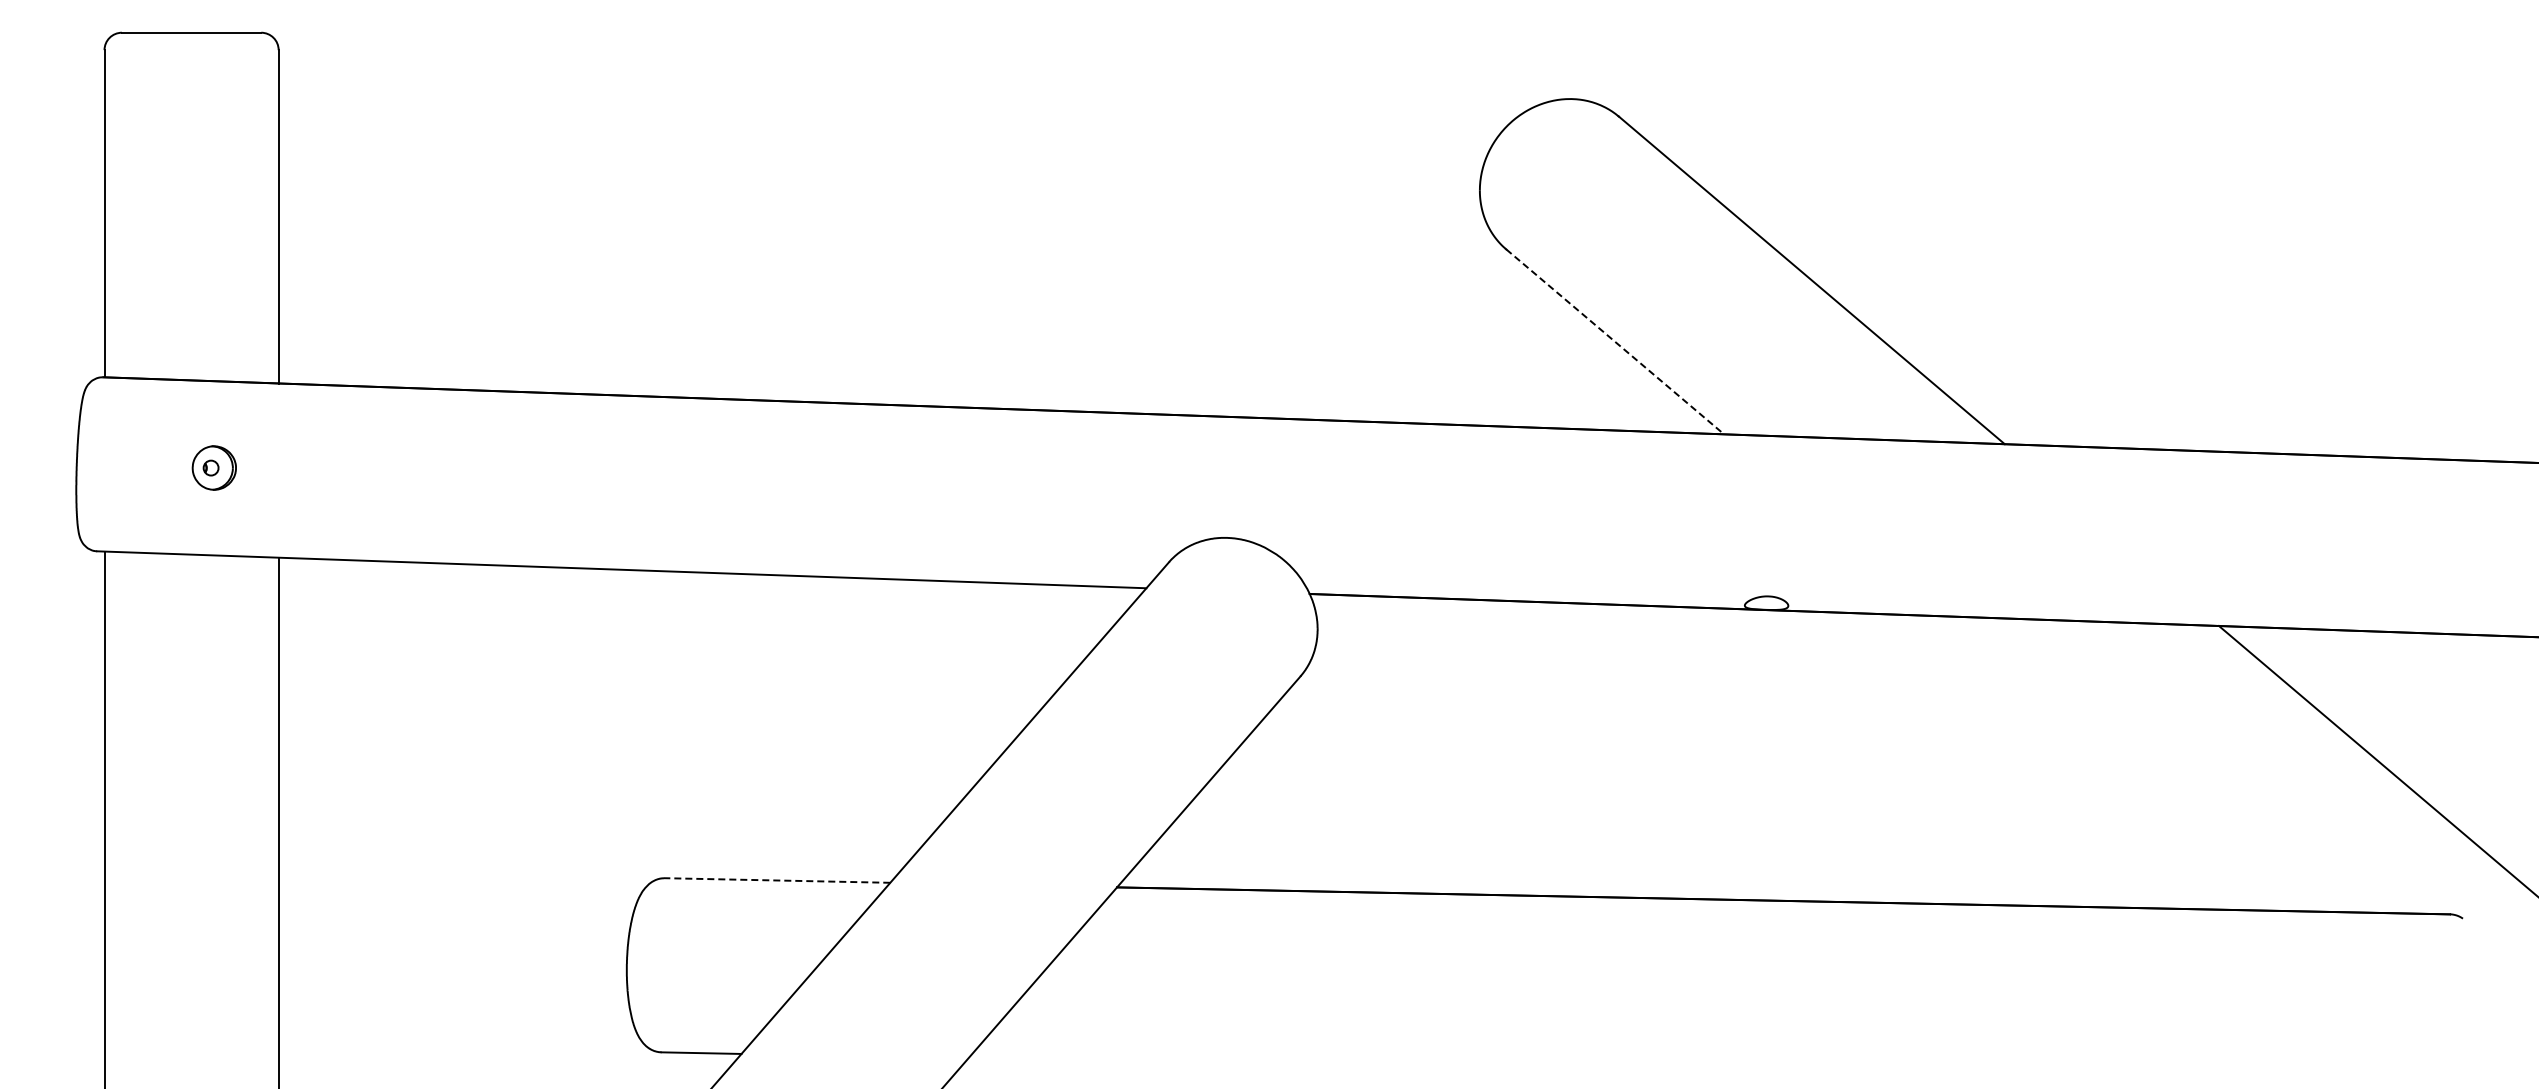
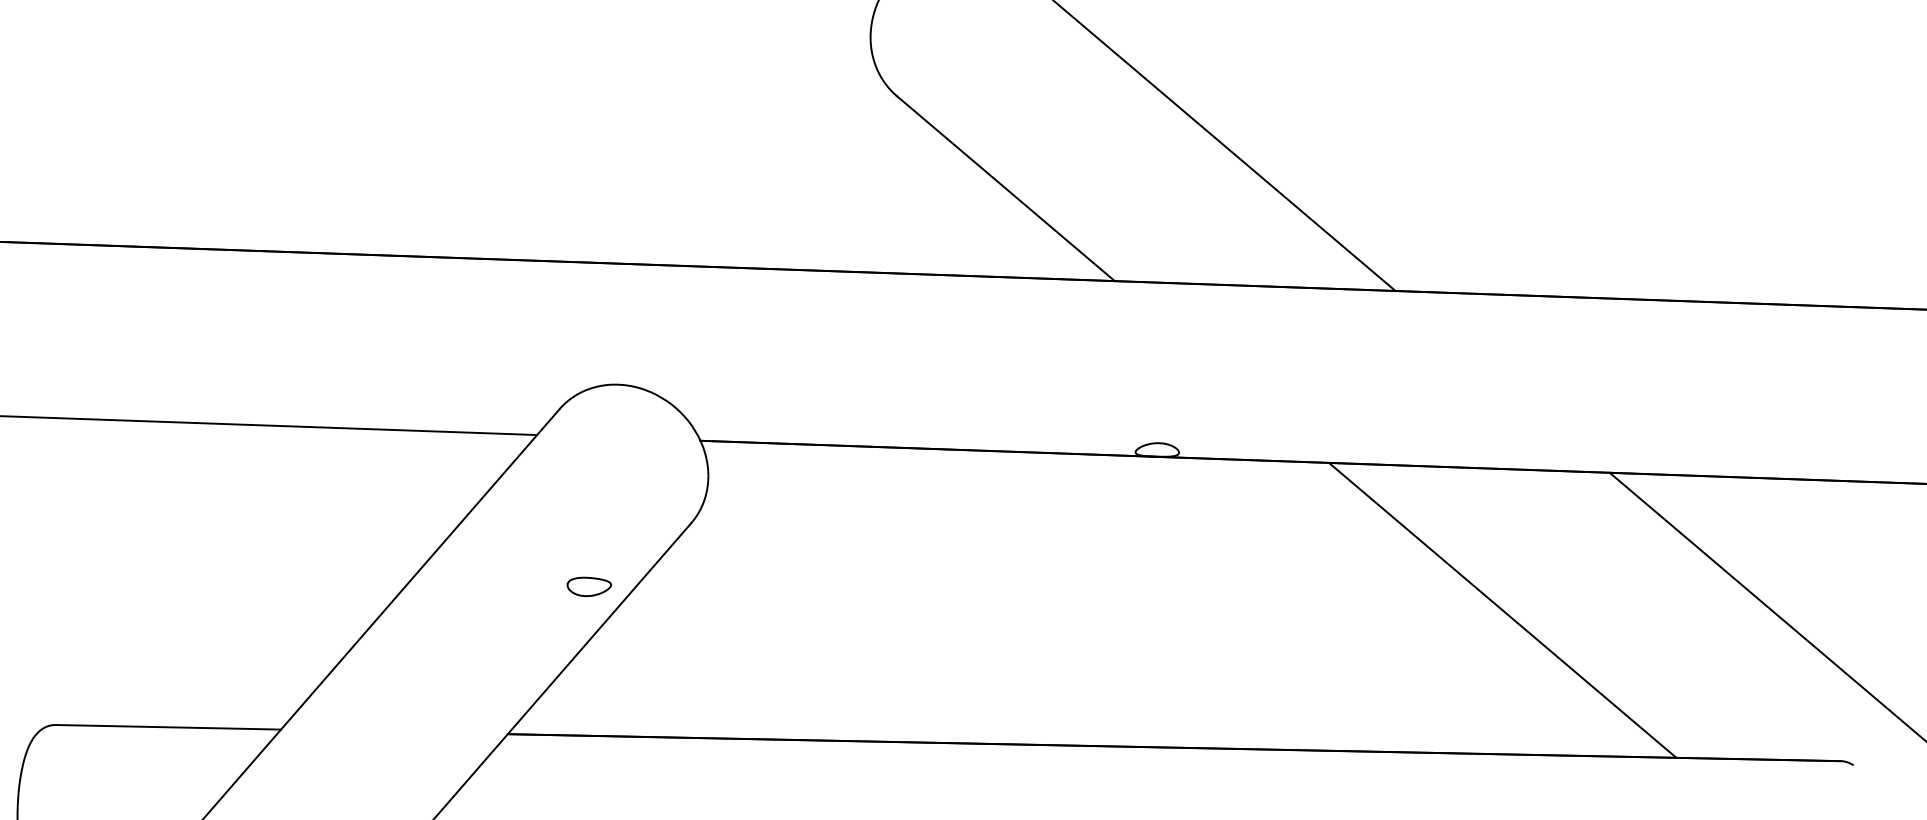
line: (1615, 341) -> (1006, 188), dashed -> solid
part: (1198, 740) -> (589, 587), added
line: (2111, 763) -> (1502, 610), added
line: (777, 880) -> (168, 727), dashed -> solid

